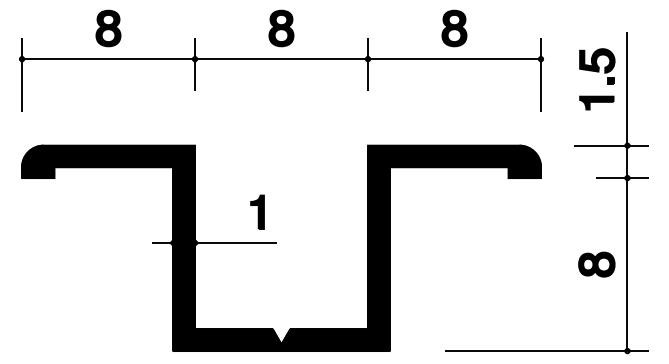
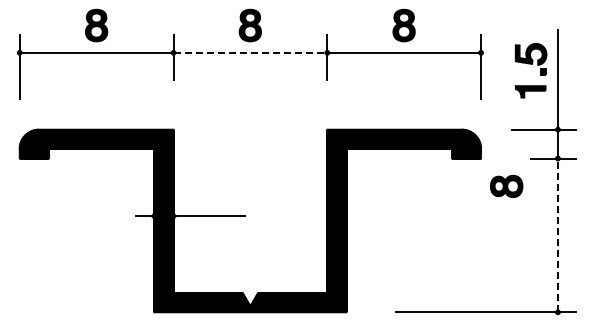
line: (281, 58) -> (250, 52), solid -> dashed
part: (256, 211) -> (228, 188), removed
part: (596, 263) -> (506, 185), moved
line: (627, 264) -> (557, 235), solid -> dashed

